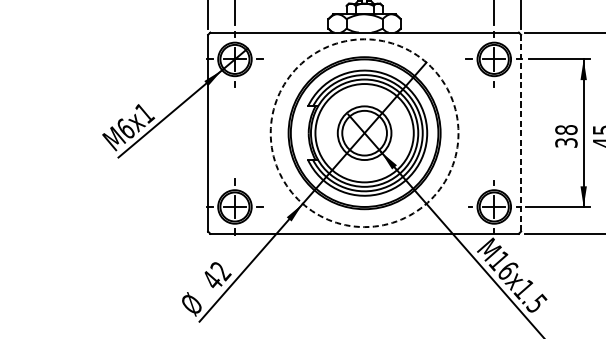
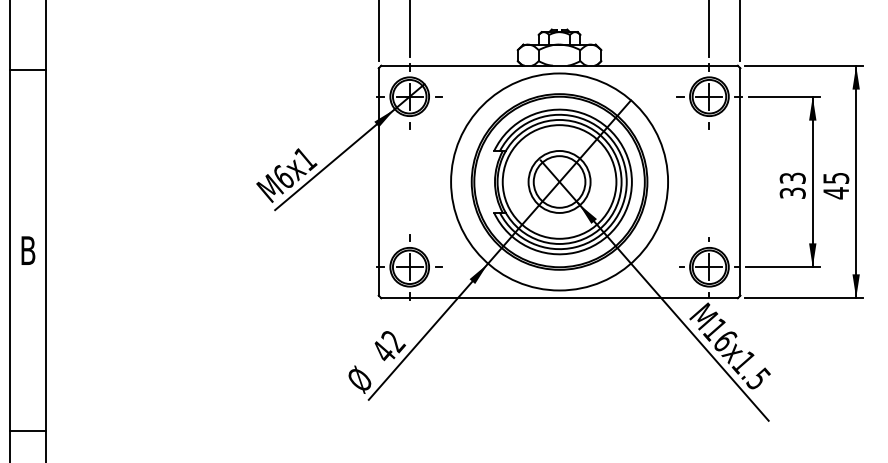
text: (566, 130) -> (792, 178), 38 -> 33
circle: (364, 132) -> (559, 181), dashed -> solid
line: (521, 132) -> (740, 181), dashed -> solid

